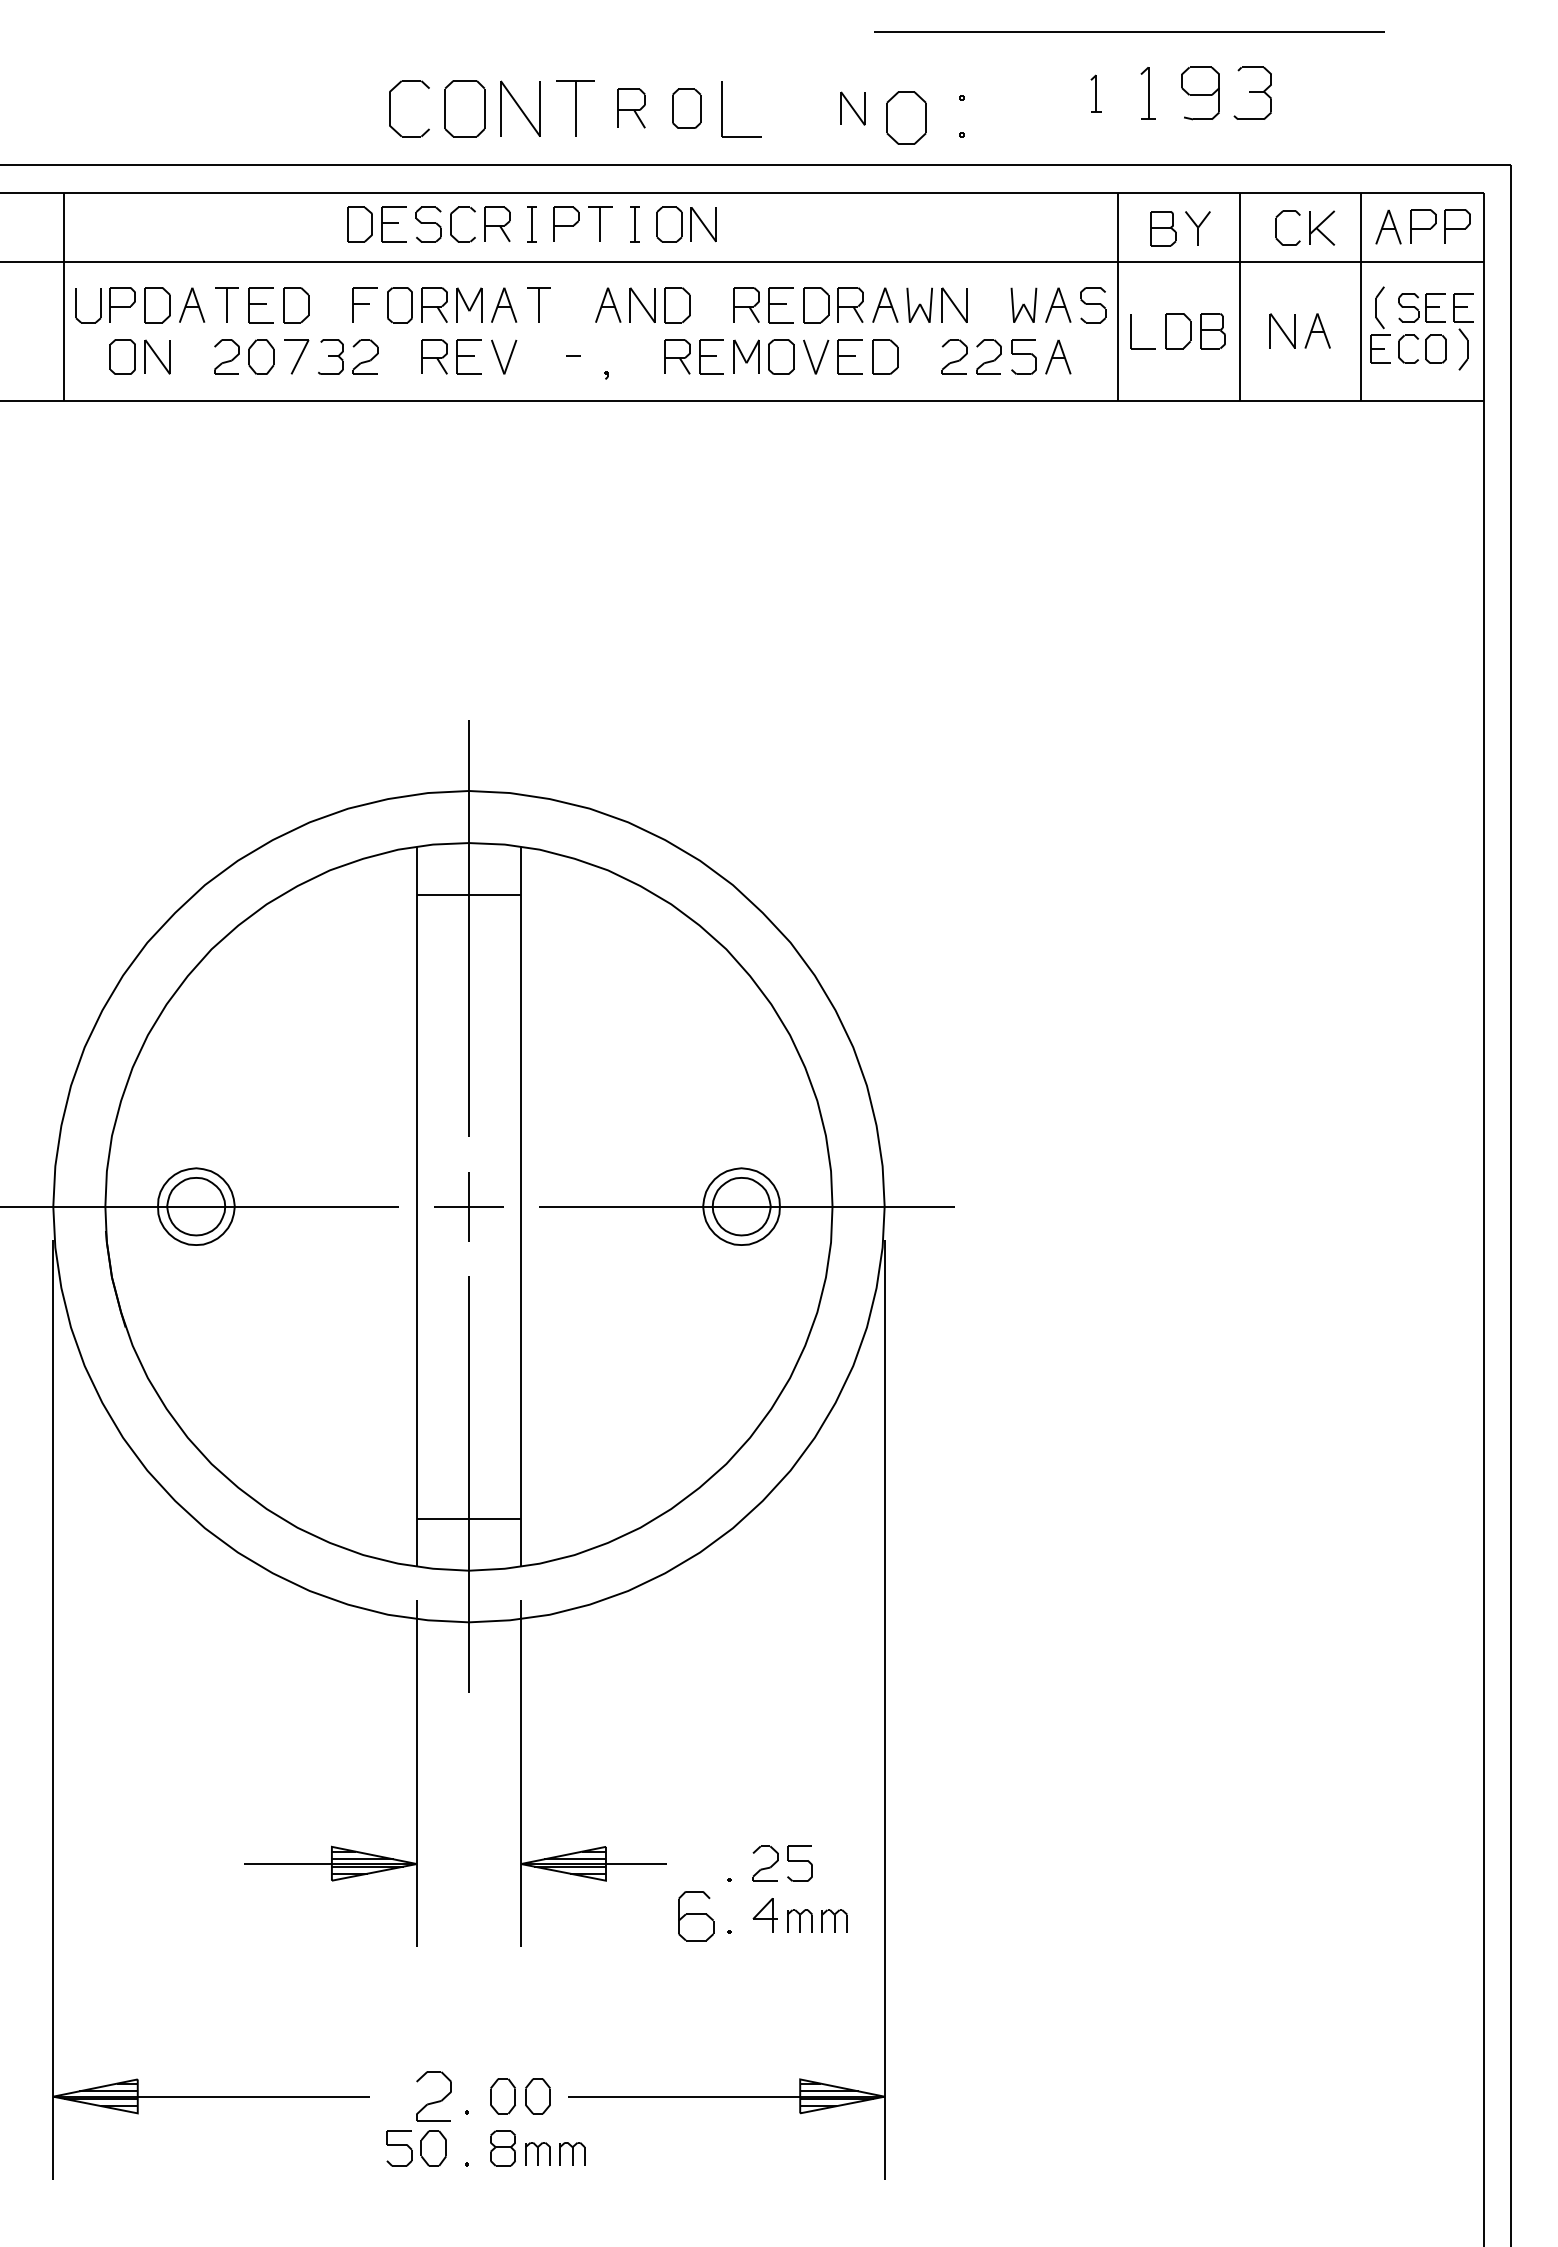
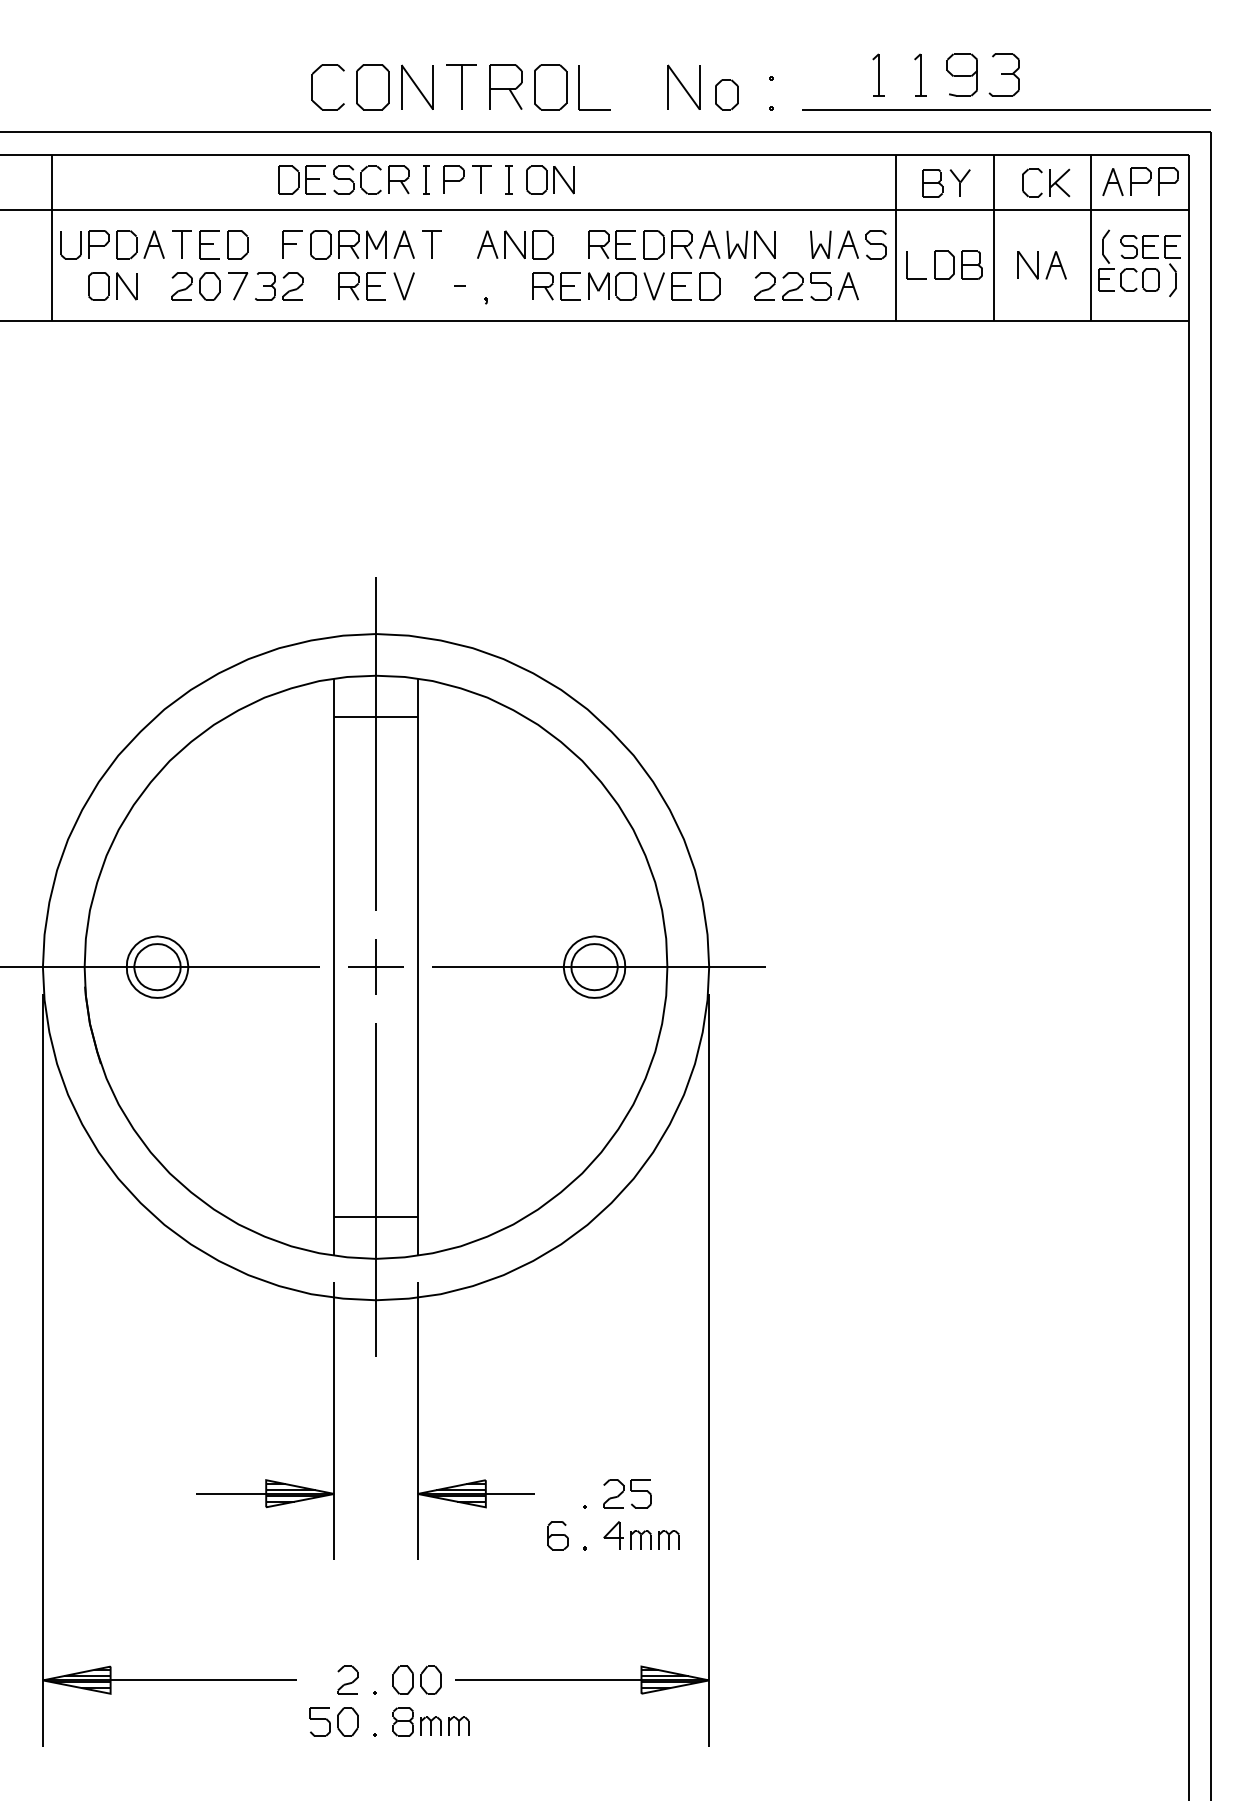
line: (1129, 31) -> (1006, 109), moved
part: (1095, 93) -> (878, 75), size x1.43
part: (631, 108) -> (506, 87), size x1.43
part: (686, 108) -> (550, 87), size x1.43
part: (852, 108) -> (683, 87), size x1.67
part: (906, 118) -> (726, 95), size x0.71
part: (696, 1915) -> (558, 1535), size x0.71
part: (433, 2096) -> (347, 1680), size x0.71

